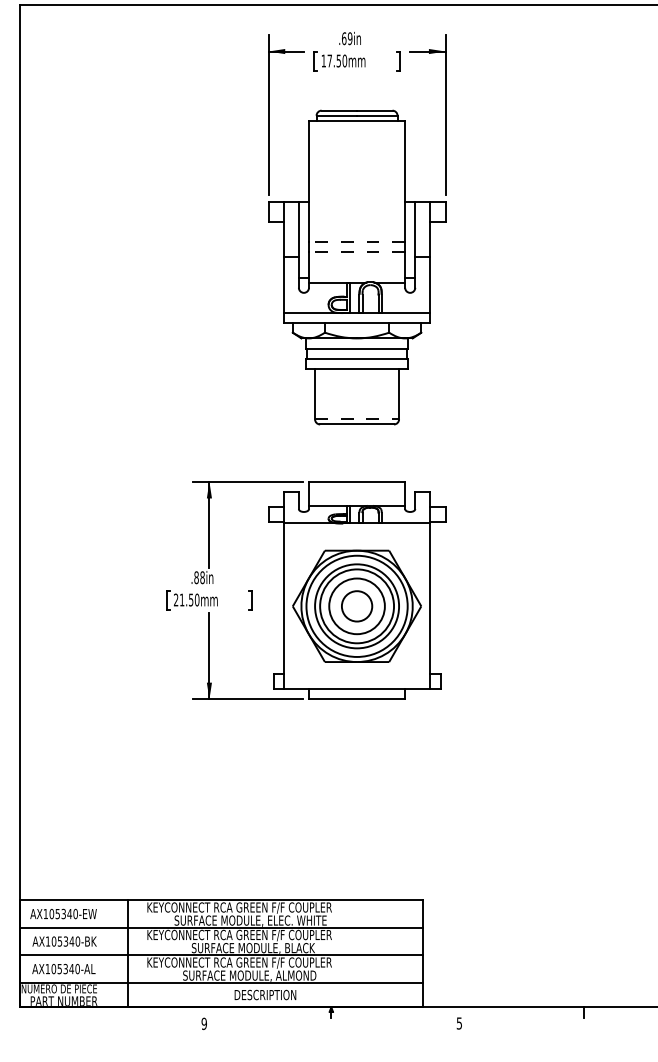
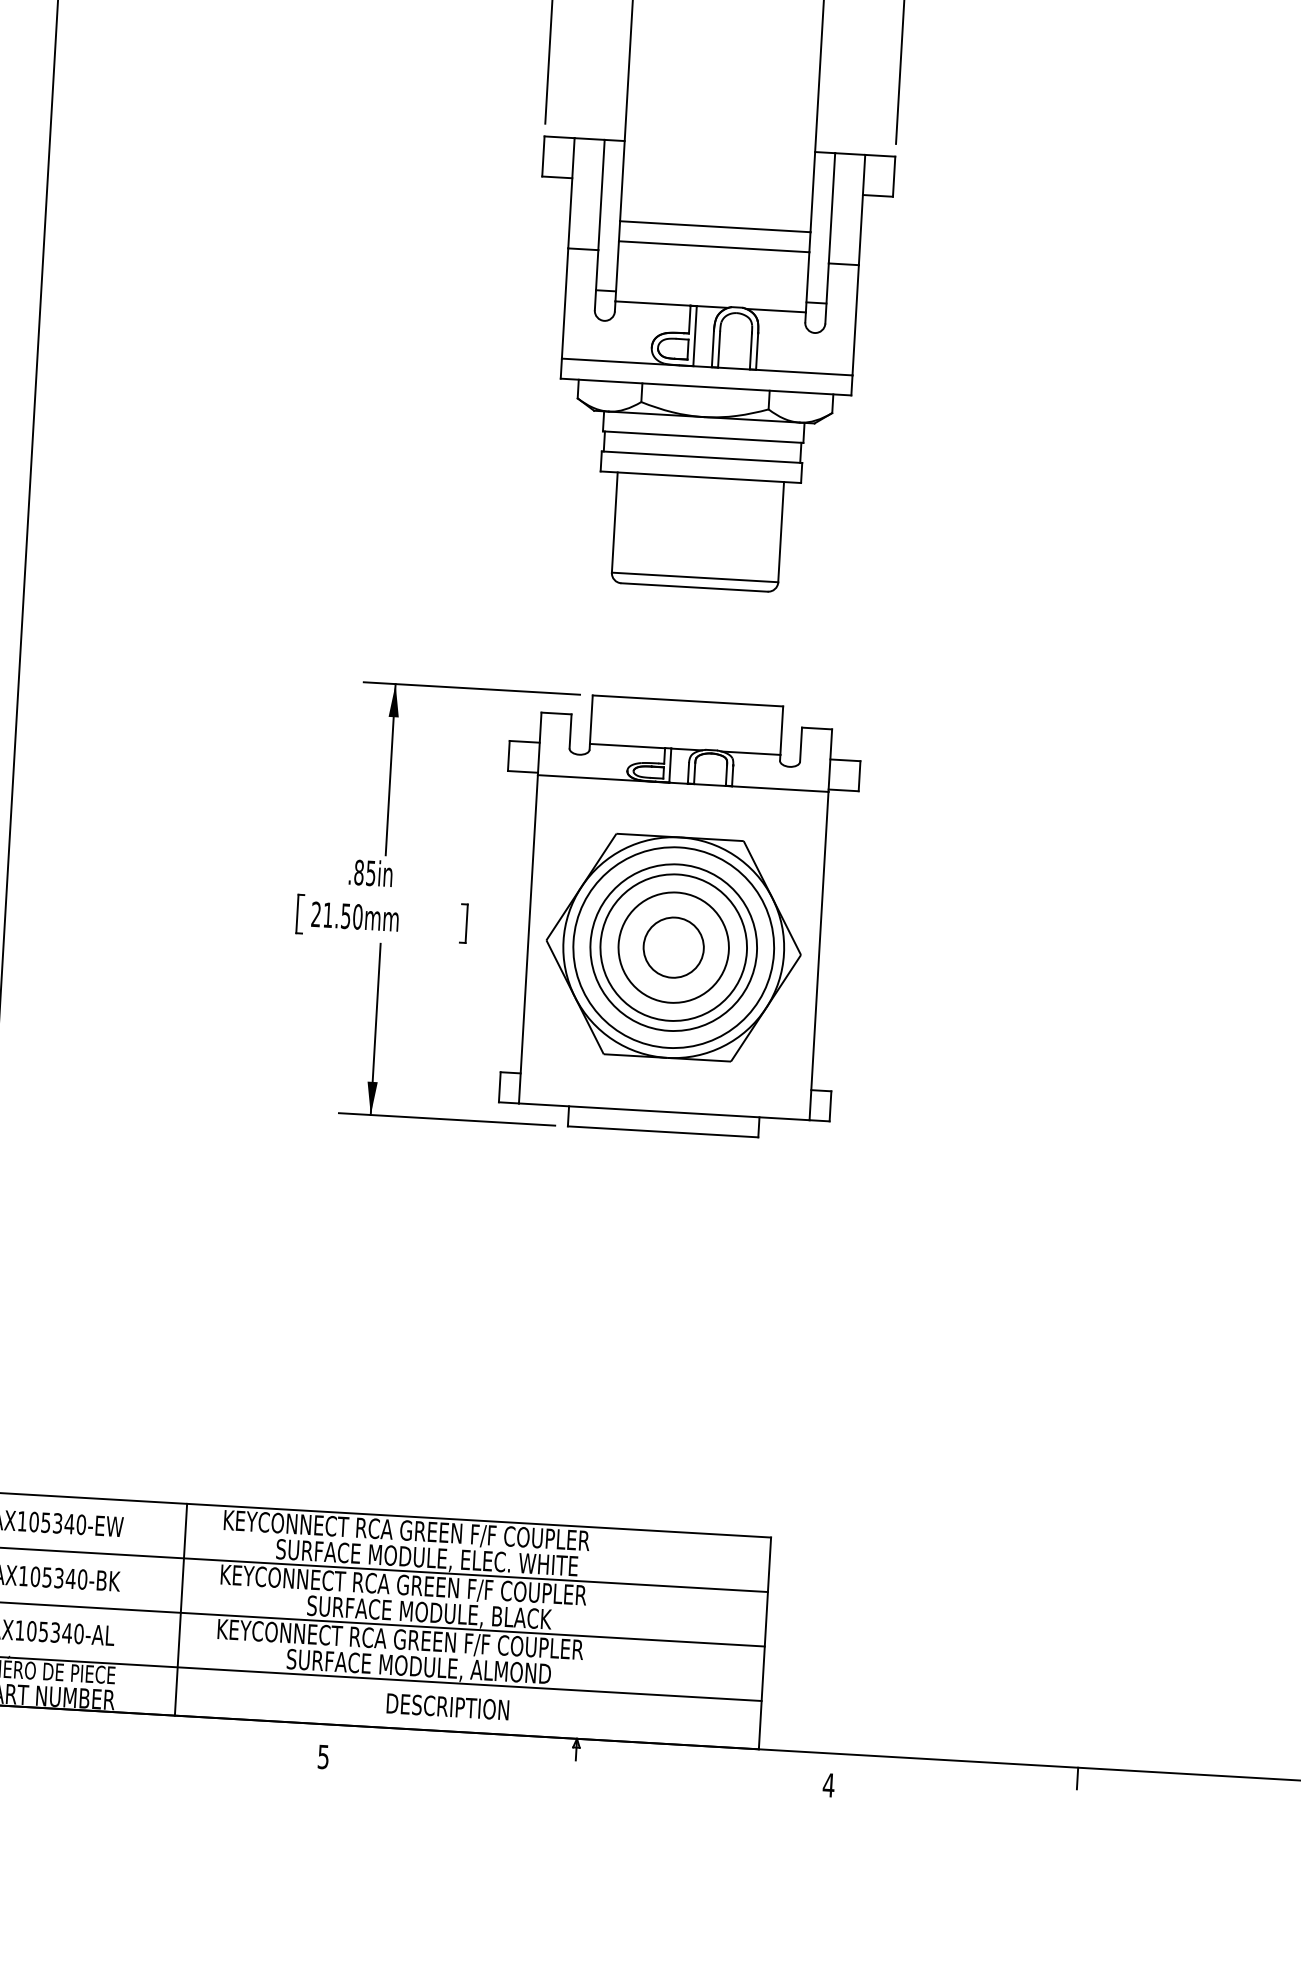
line: (356, 242) -> (714, 227), dashed -> solid
line: (356, 252) -> (713, 246), dashed -> solid
line: (357, 419) -> (695, 577), dashed -> solid
text: (202, 577) -> (370, 872), .88in -> .85in
text: (203, 1023) -> (322, 1756), 9 -> 5
text: (459, 1023) -> (828, 1785), 5 -> 4

